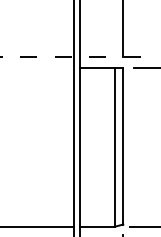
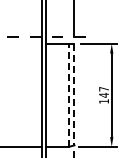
line: (123, 146) -> (74, 94), solid -> dashed
line: (114, 147) -> (68, 95), solid -> dashed

